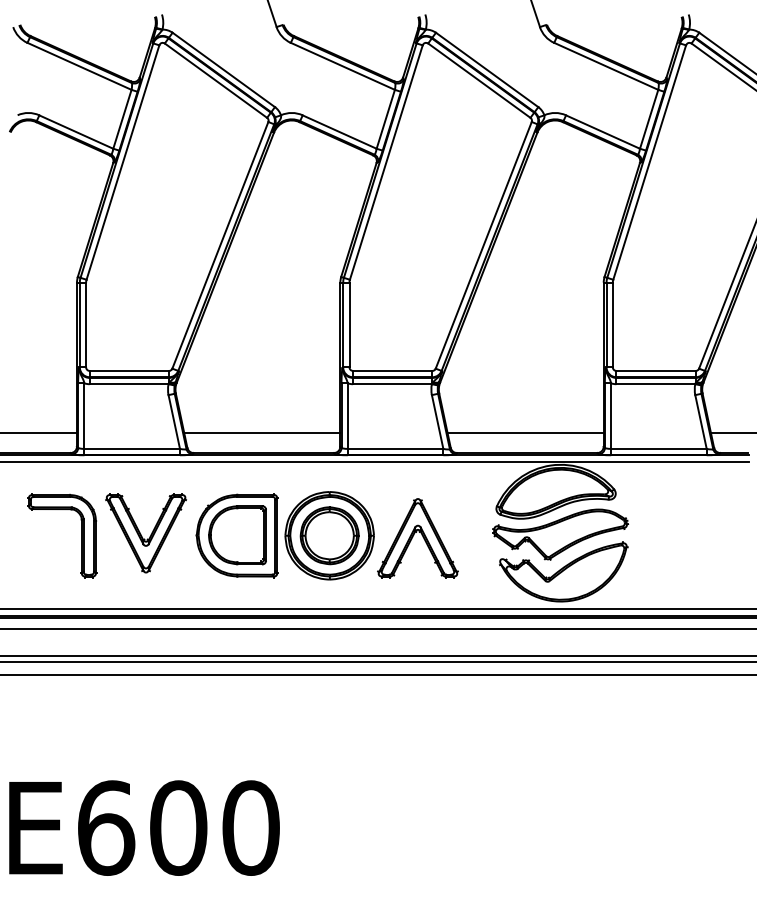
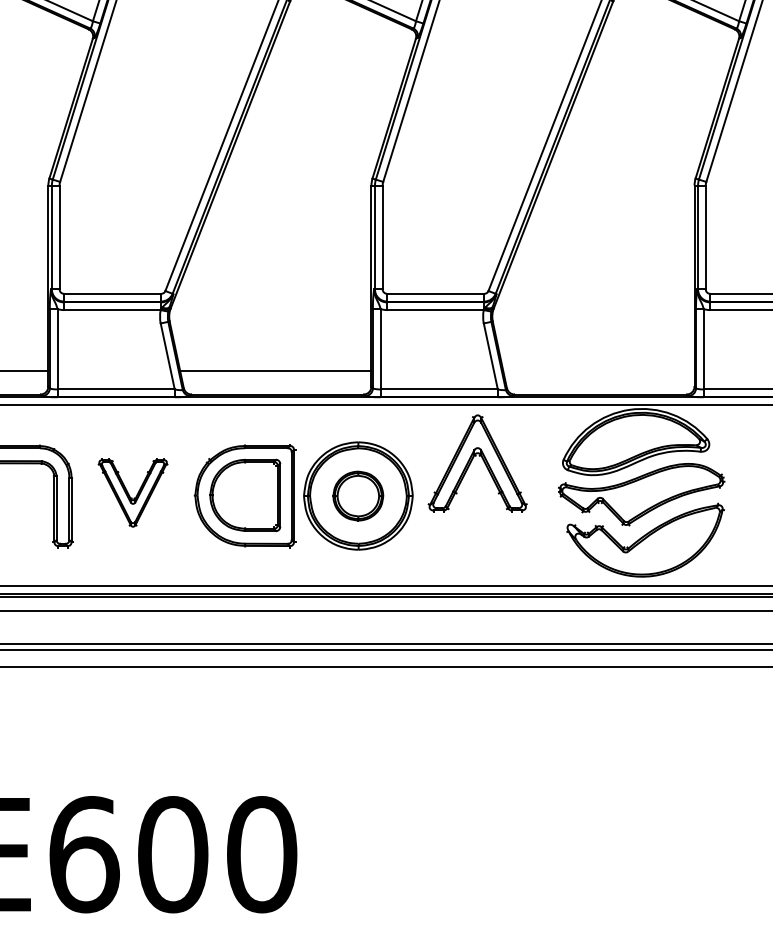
line: (525, 433) -> (598, 370), removed
part: (145, 533) -> (132, 493), size x0.7
part: (329, 535) -> (358, 495), size x0.7
part: (417, 538) -> (477, 463), moved

